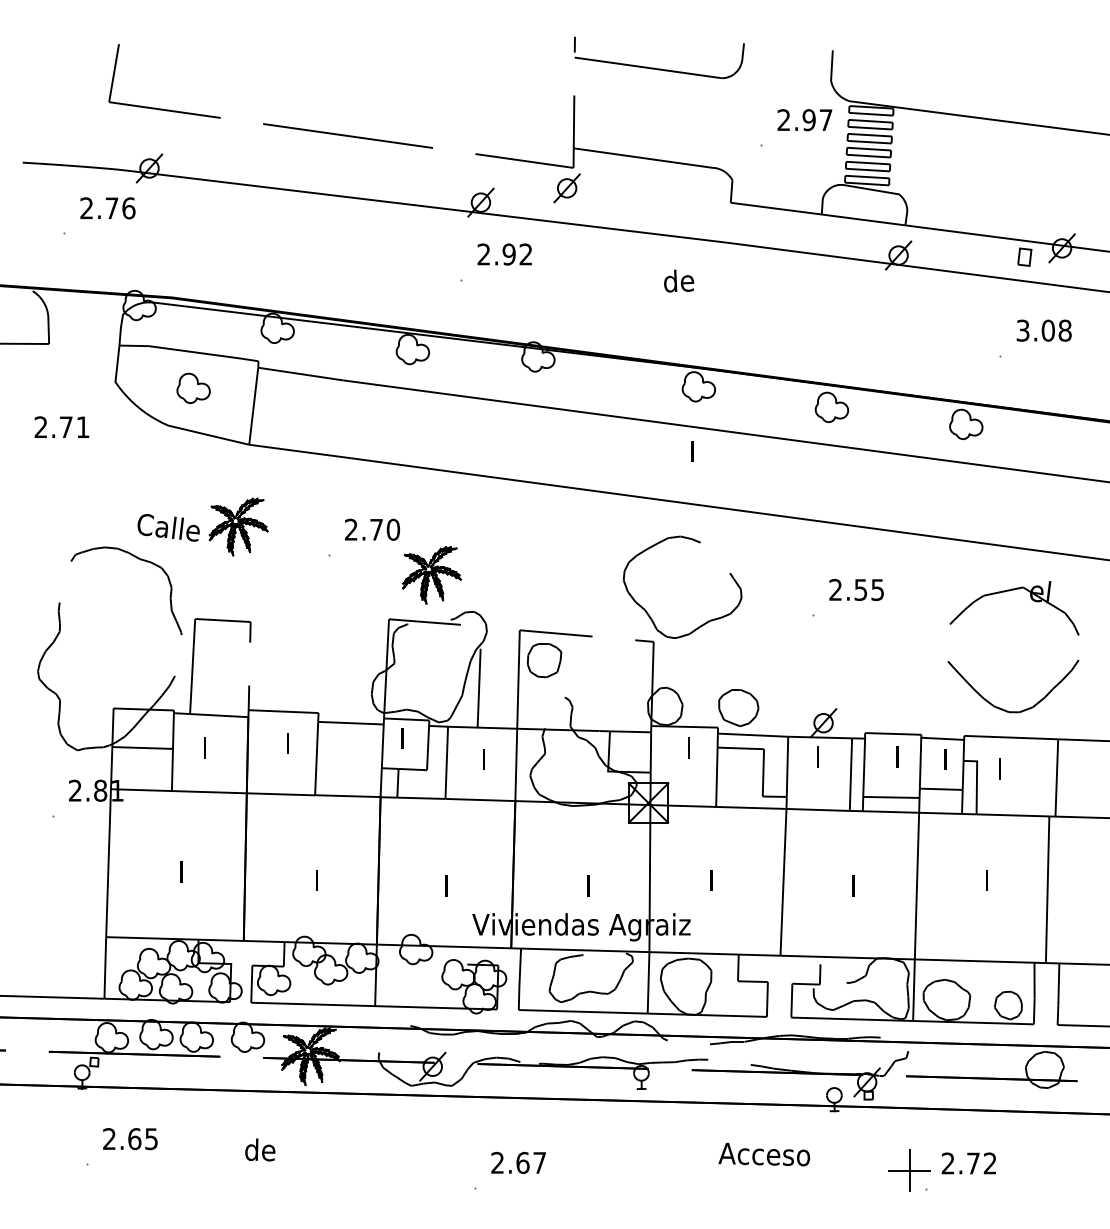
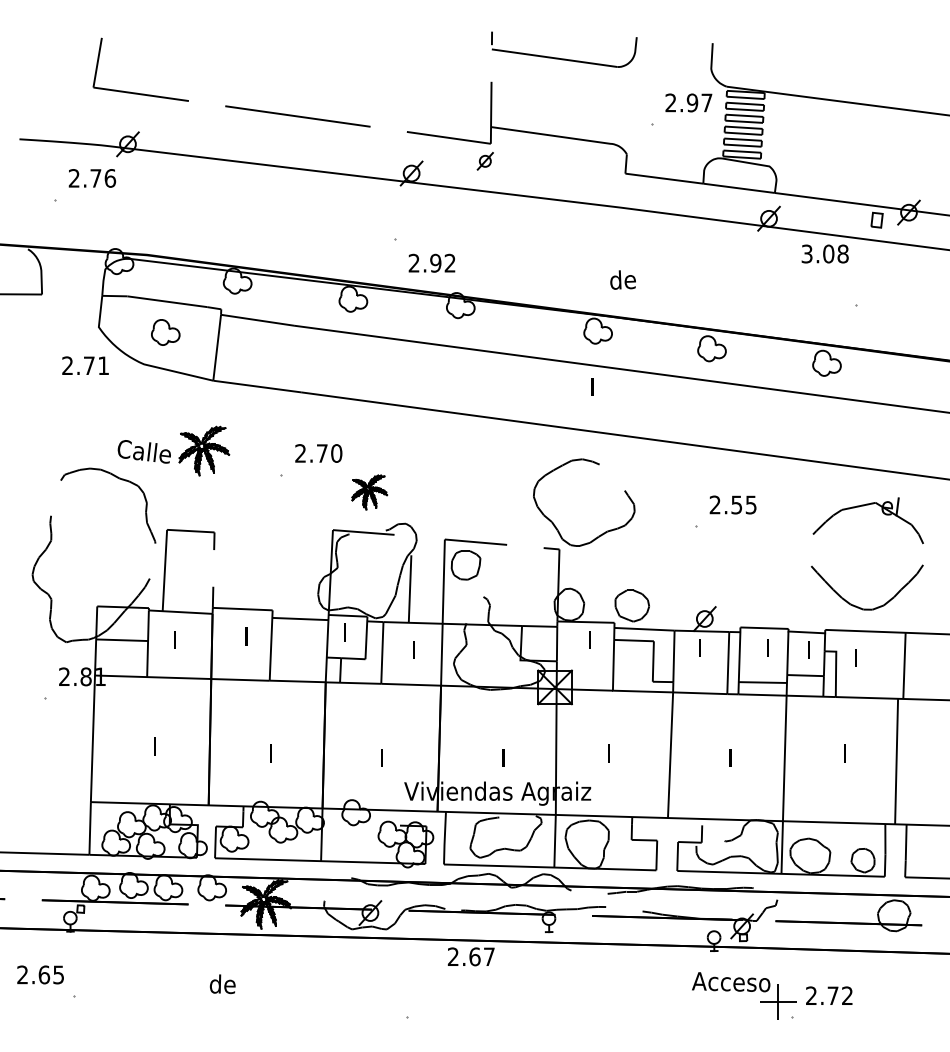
part: (566, 188) -> (484, 161), size x0.7
text: (504, 254) -> (431, 263), moved
text: (679, 280) -> (623, 279), moved
text: (1043, 330) -> (824, 253), moved
text: (61, 426) -> (85, 365), moved
part: (431, 575) -> (369, 492), size x0.7
text: (130, 1139) -> (40, 975), moved
text: (764, 1154) -> (731, 982), moved
text: (518, 1162) -> (471, 956), moved

